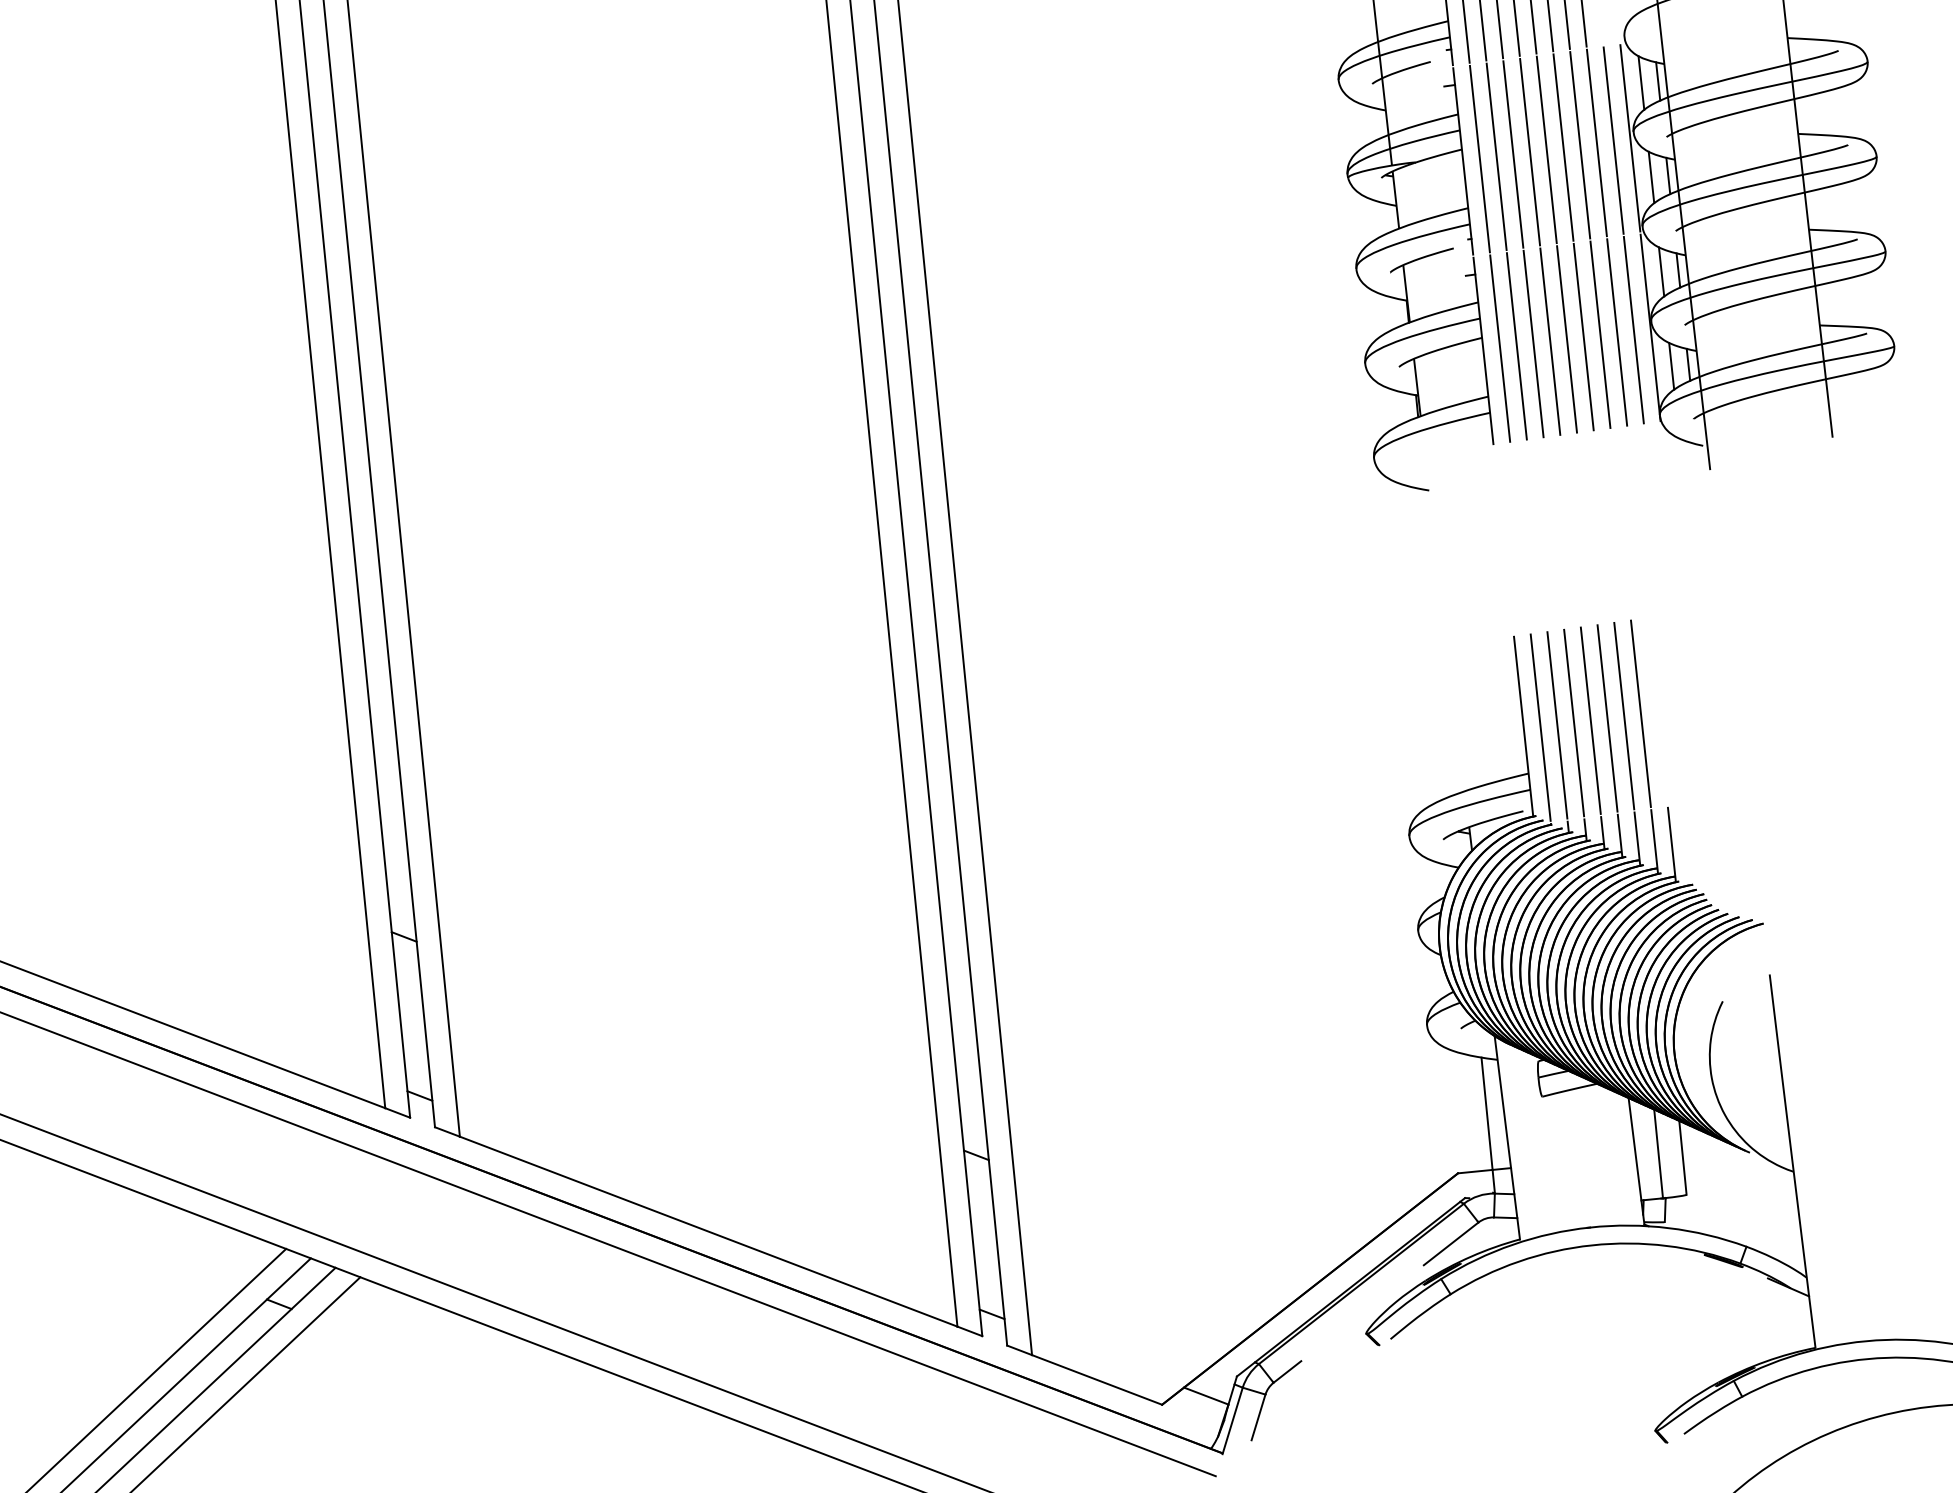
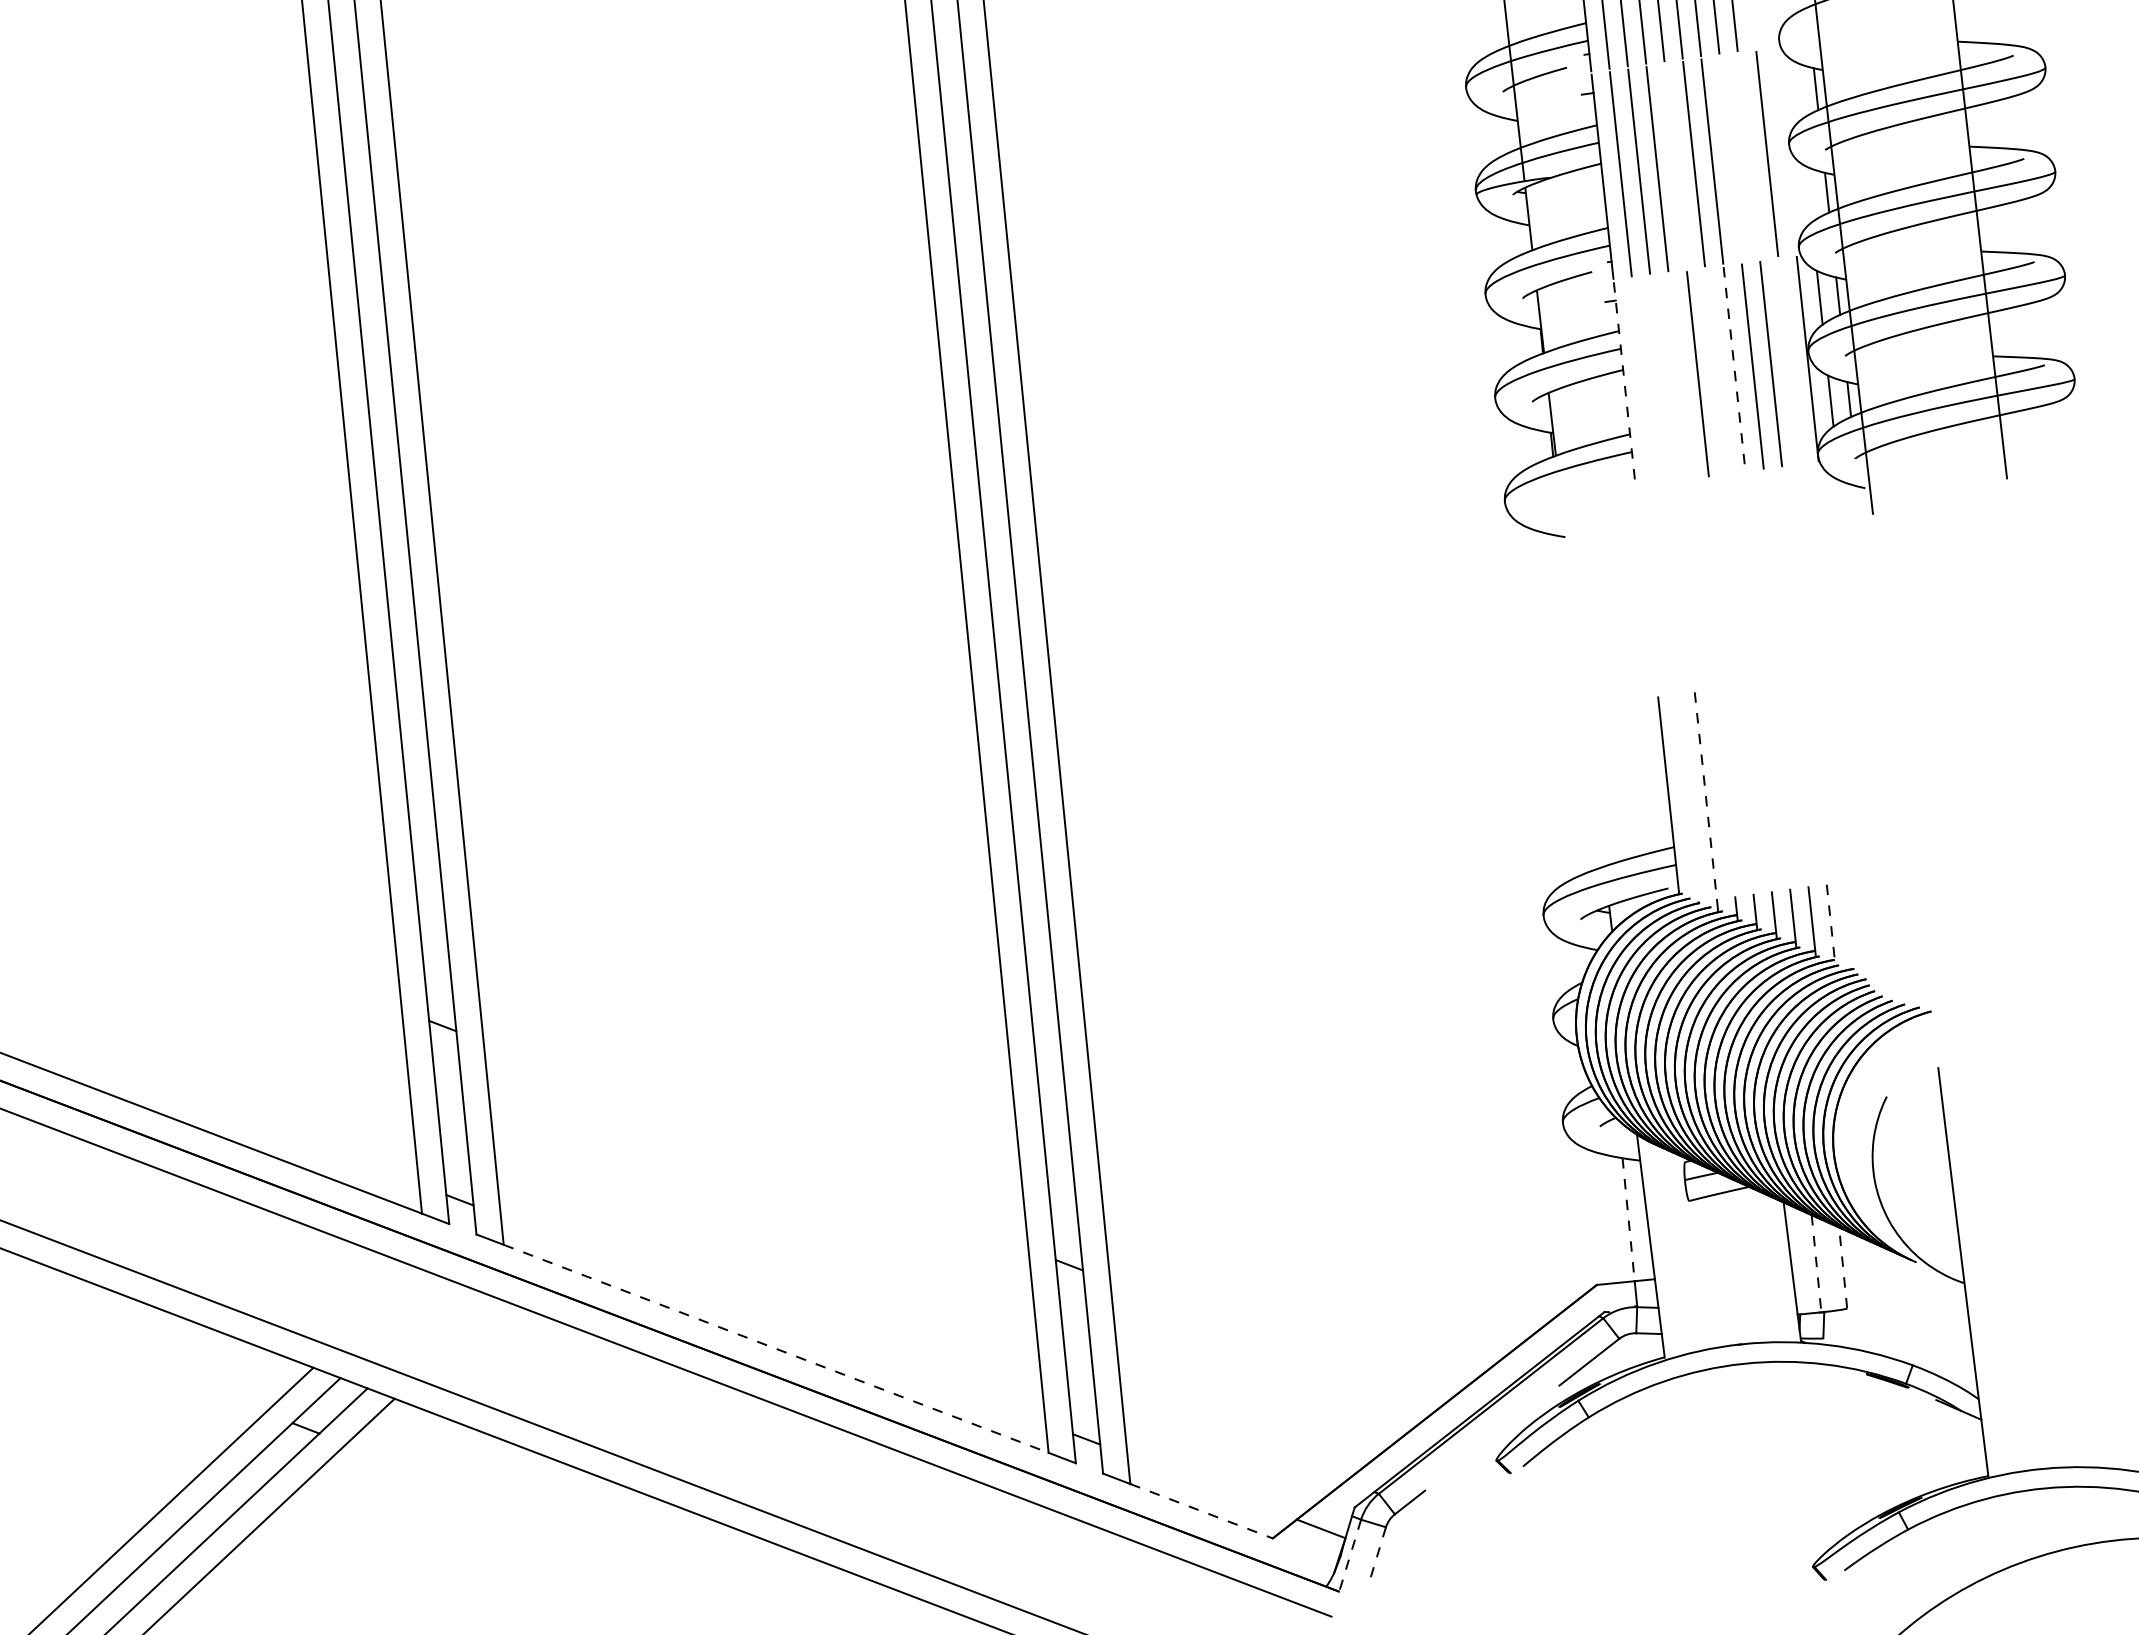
line: (1641, 82) -> (1797, 90), removed
line: (1630, 138) -> (1785, 151), removed
line: (1596, 142) -> (1748, 156), removed
line: (1580, 145) -> (1730, 159), removed
line: (1529, 152) -> (1675, 166), removed
line: (1651, 177) -> (1808, 194), removed
line: (1633, 330) -> (1789, 361), removed
line: (1583, 337) -> (1734, 369), solid -> dashed
line: (1567, 339) -> (1716, 371), removed
line: (1533, 343) -> (1679, 376), removed
line: (1517, 346) -> (1661, 379), removed
line: (1499, 348) -> (1642, 381), removed
line: (1483, 351) -> (1624, 384), solid -> dashed
line: (1641, 713) -> (1797, 781), removed
line: (1623, 716) -> (1778, 784), removed
line: (1607, 718) -> (1760, 786), removed
line: (1591, 720) -> (1742, 789), removed
line: (1573, 722) -> (1723, 791), removed
line: (1557, 725) -> (1705, 794), solid -> dashed
line: (1540, 727) -> (1687, 796), removed
line: (1672, 845) -> (1831, 925), solid -> dashed
line: (1486, 1113) -> (1628, 1219), solid -> dashed
line: (1658, 1153) -> (1816, 1263), solid -> dashed
line: (1683, 1157) -> (1843, 1267), solid -> dashed
line: (708, 1231) -> (776, 1348), solid -> dashed
line: (1097, 1380) -> (1202, 1511), solid -> dashed
line: (1258, 1417) -> (1378, 1552), solid -> dashed
line: (1232, 1421) -> (1349, 1556), solid -> dashed

